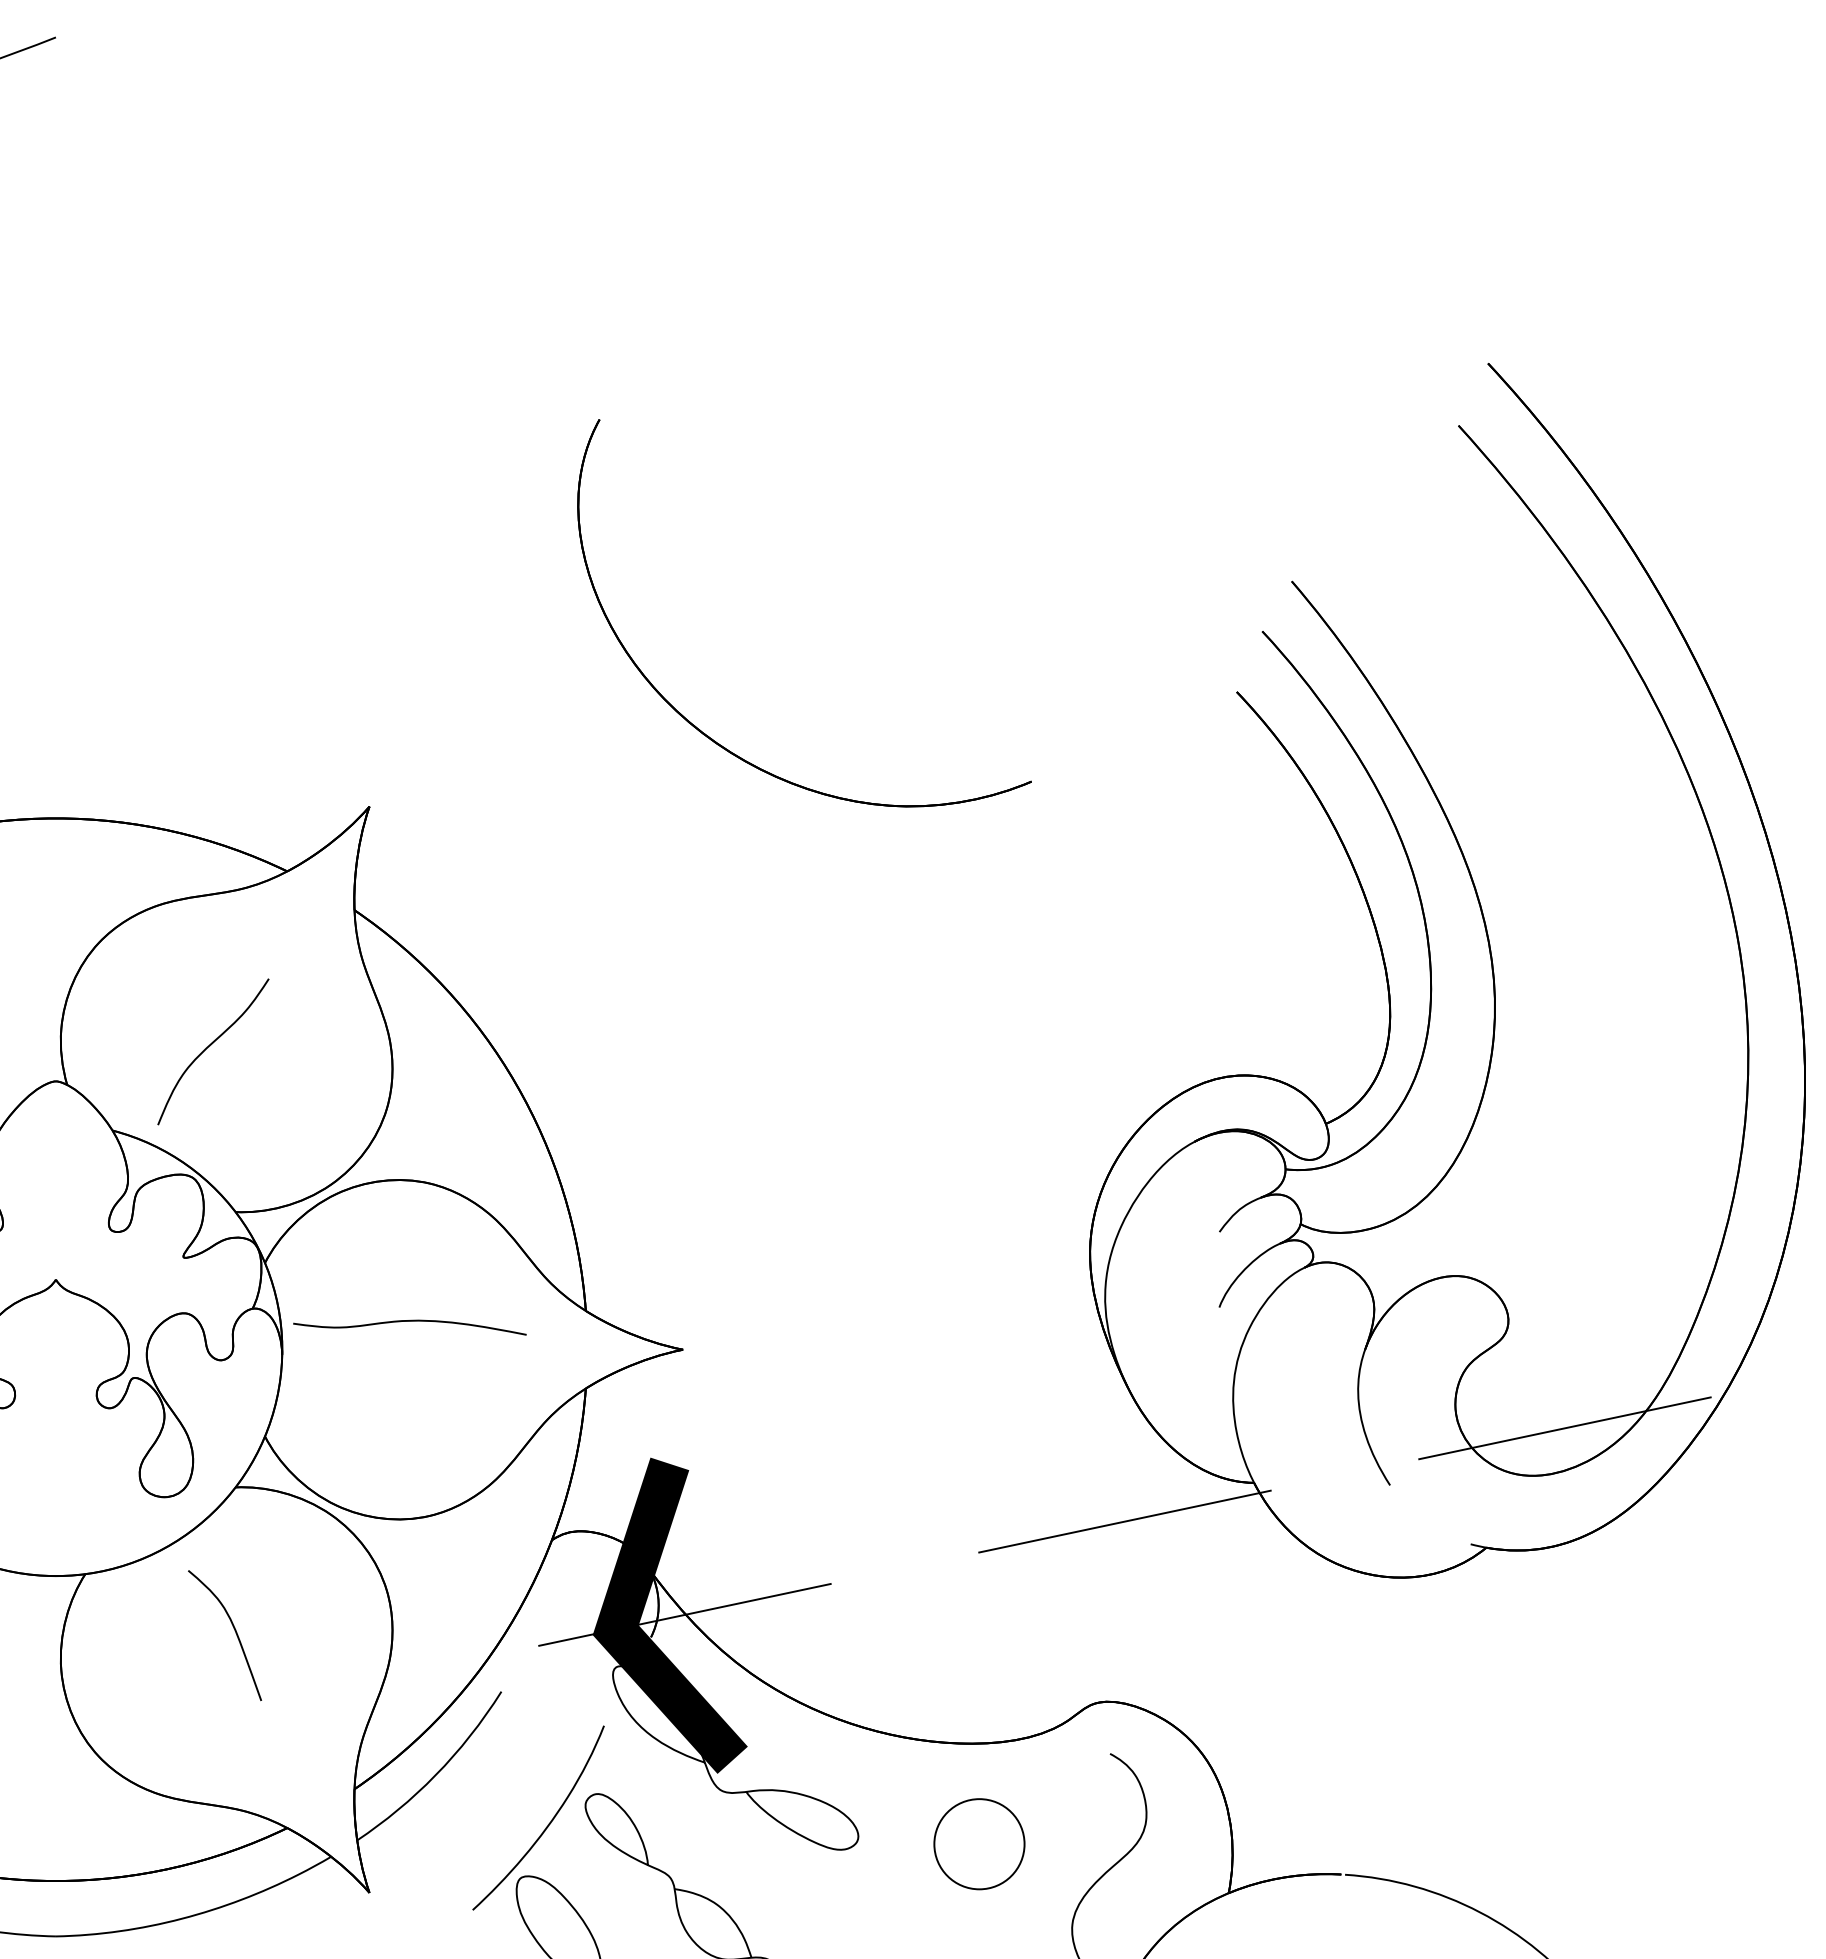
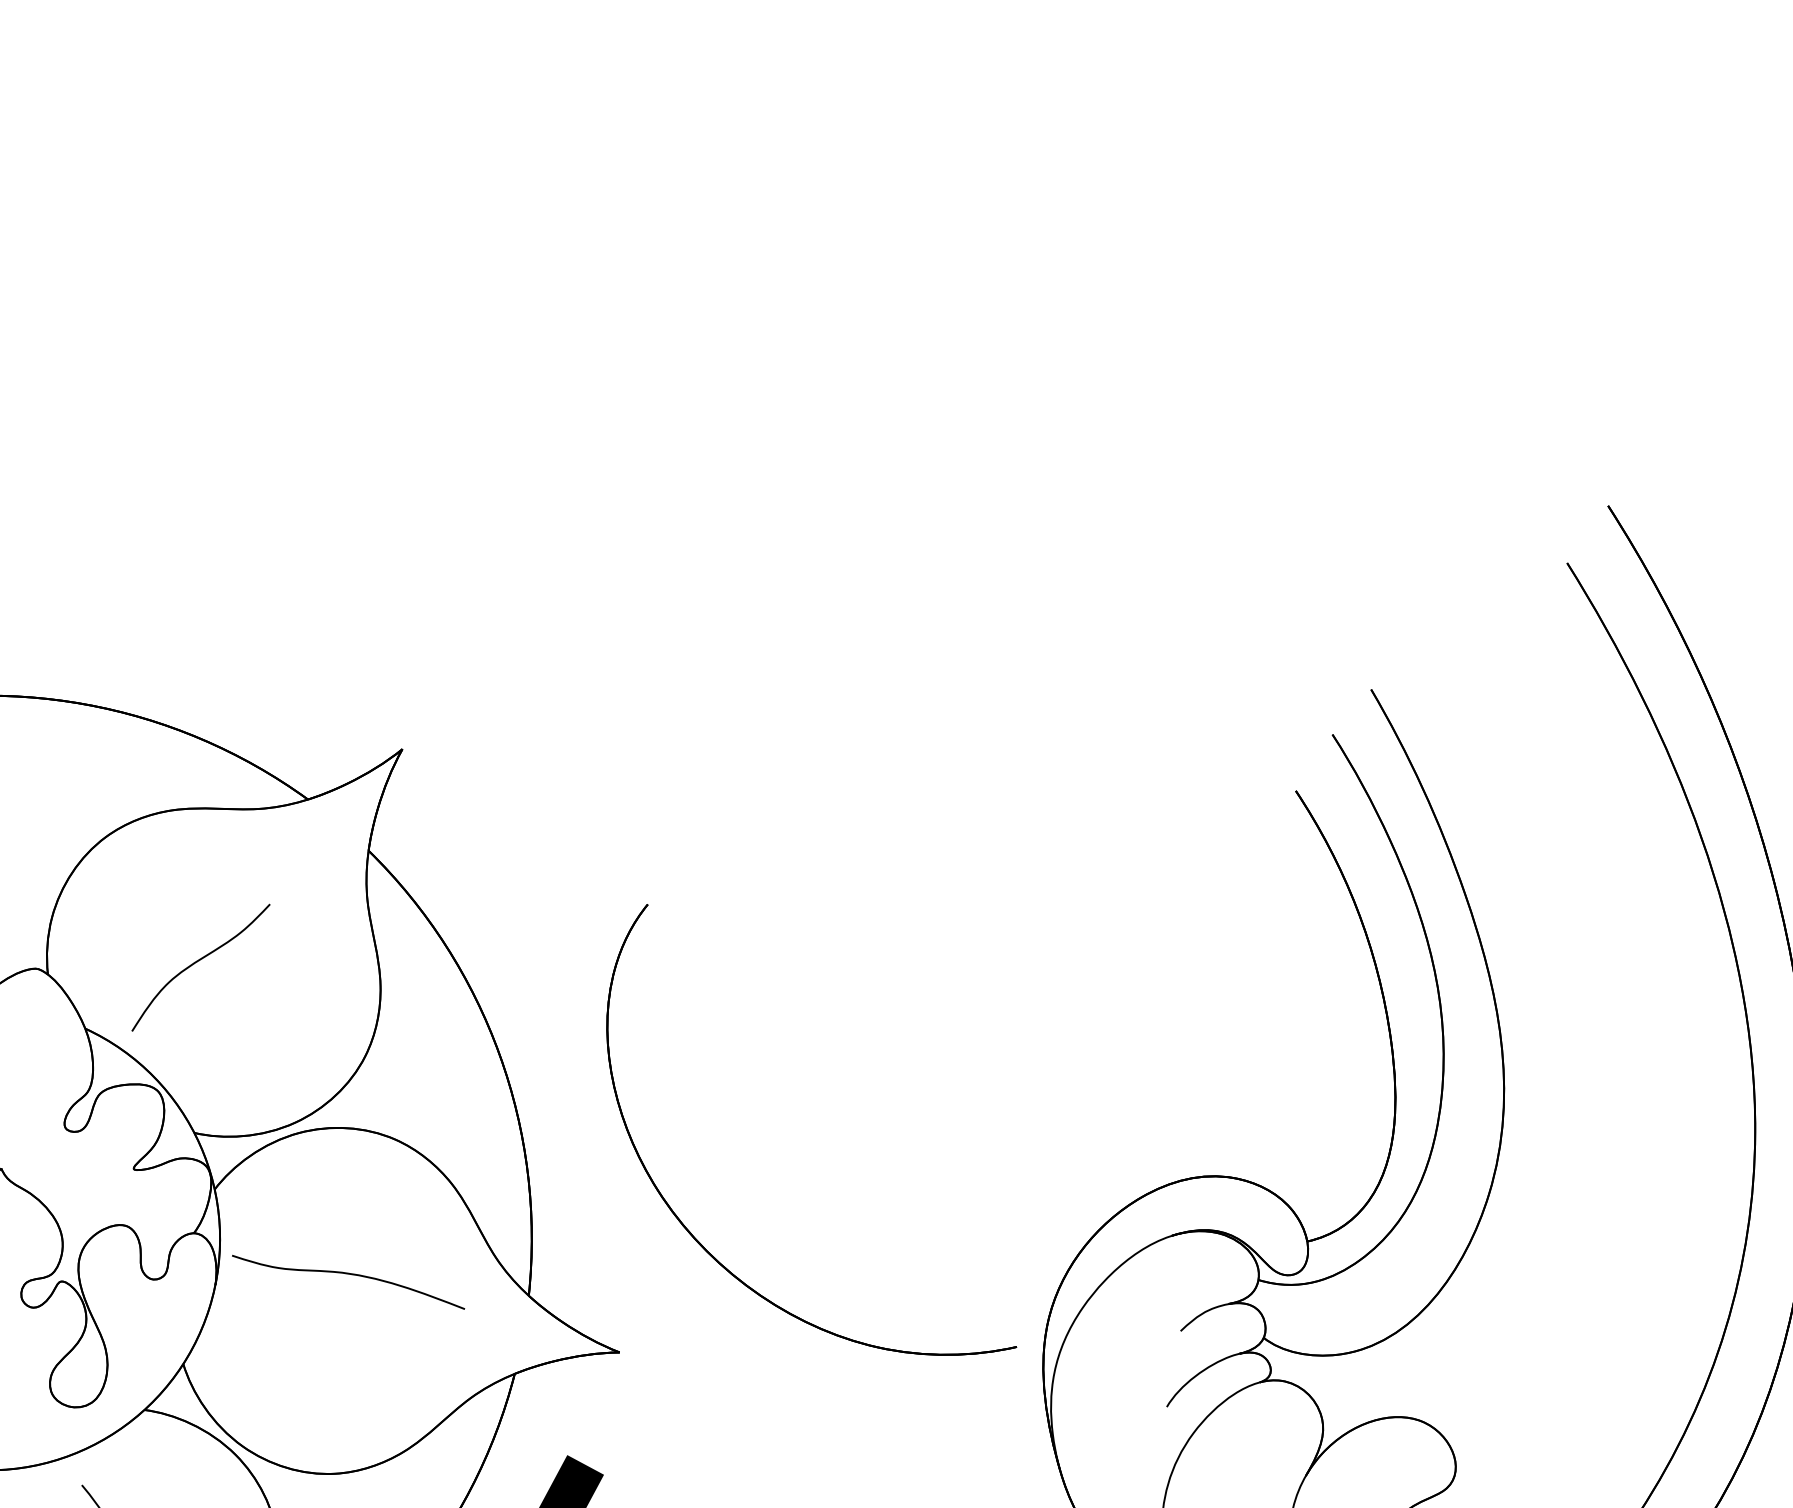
part: (712, 738) -> (703, 1245), moved

